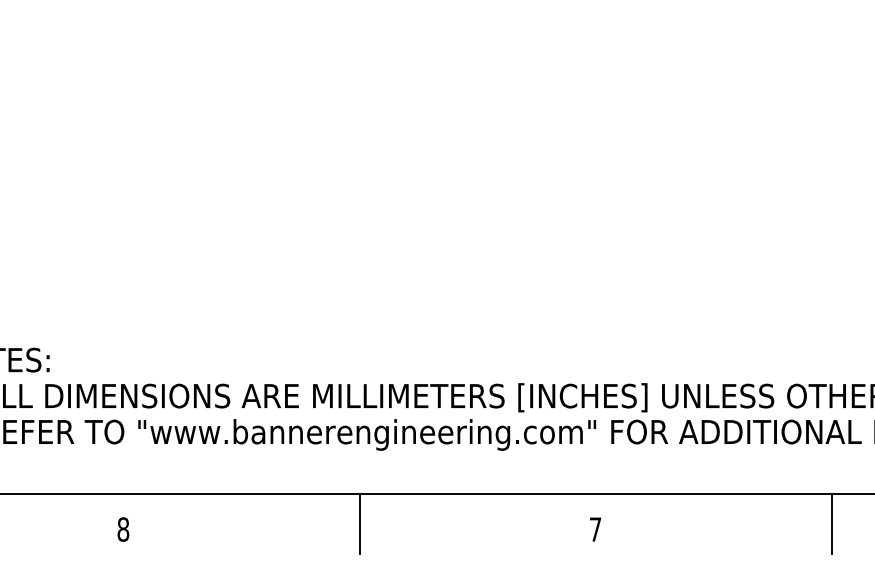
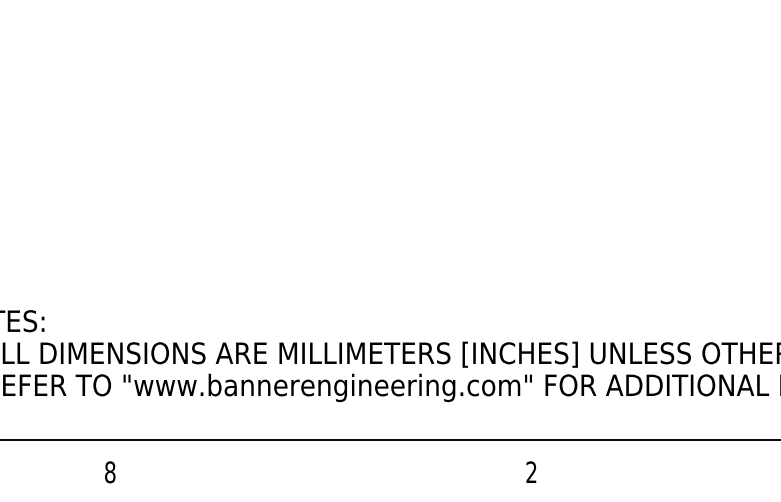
line: (359, 523) -> (320, 466), removed
line: (832, 523) -> (742, 466), removed
text: (595, 528) -> (531, 471), 7 -> 2

